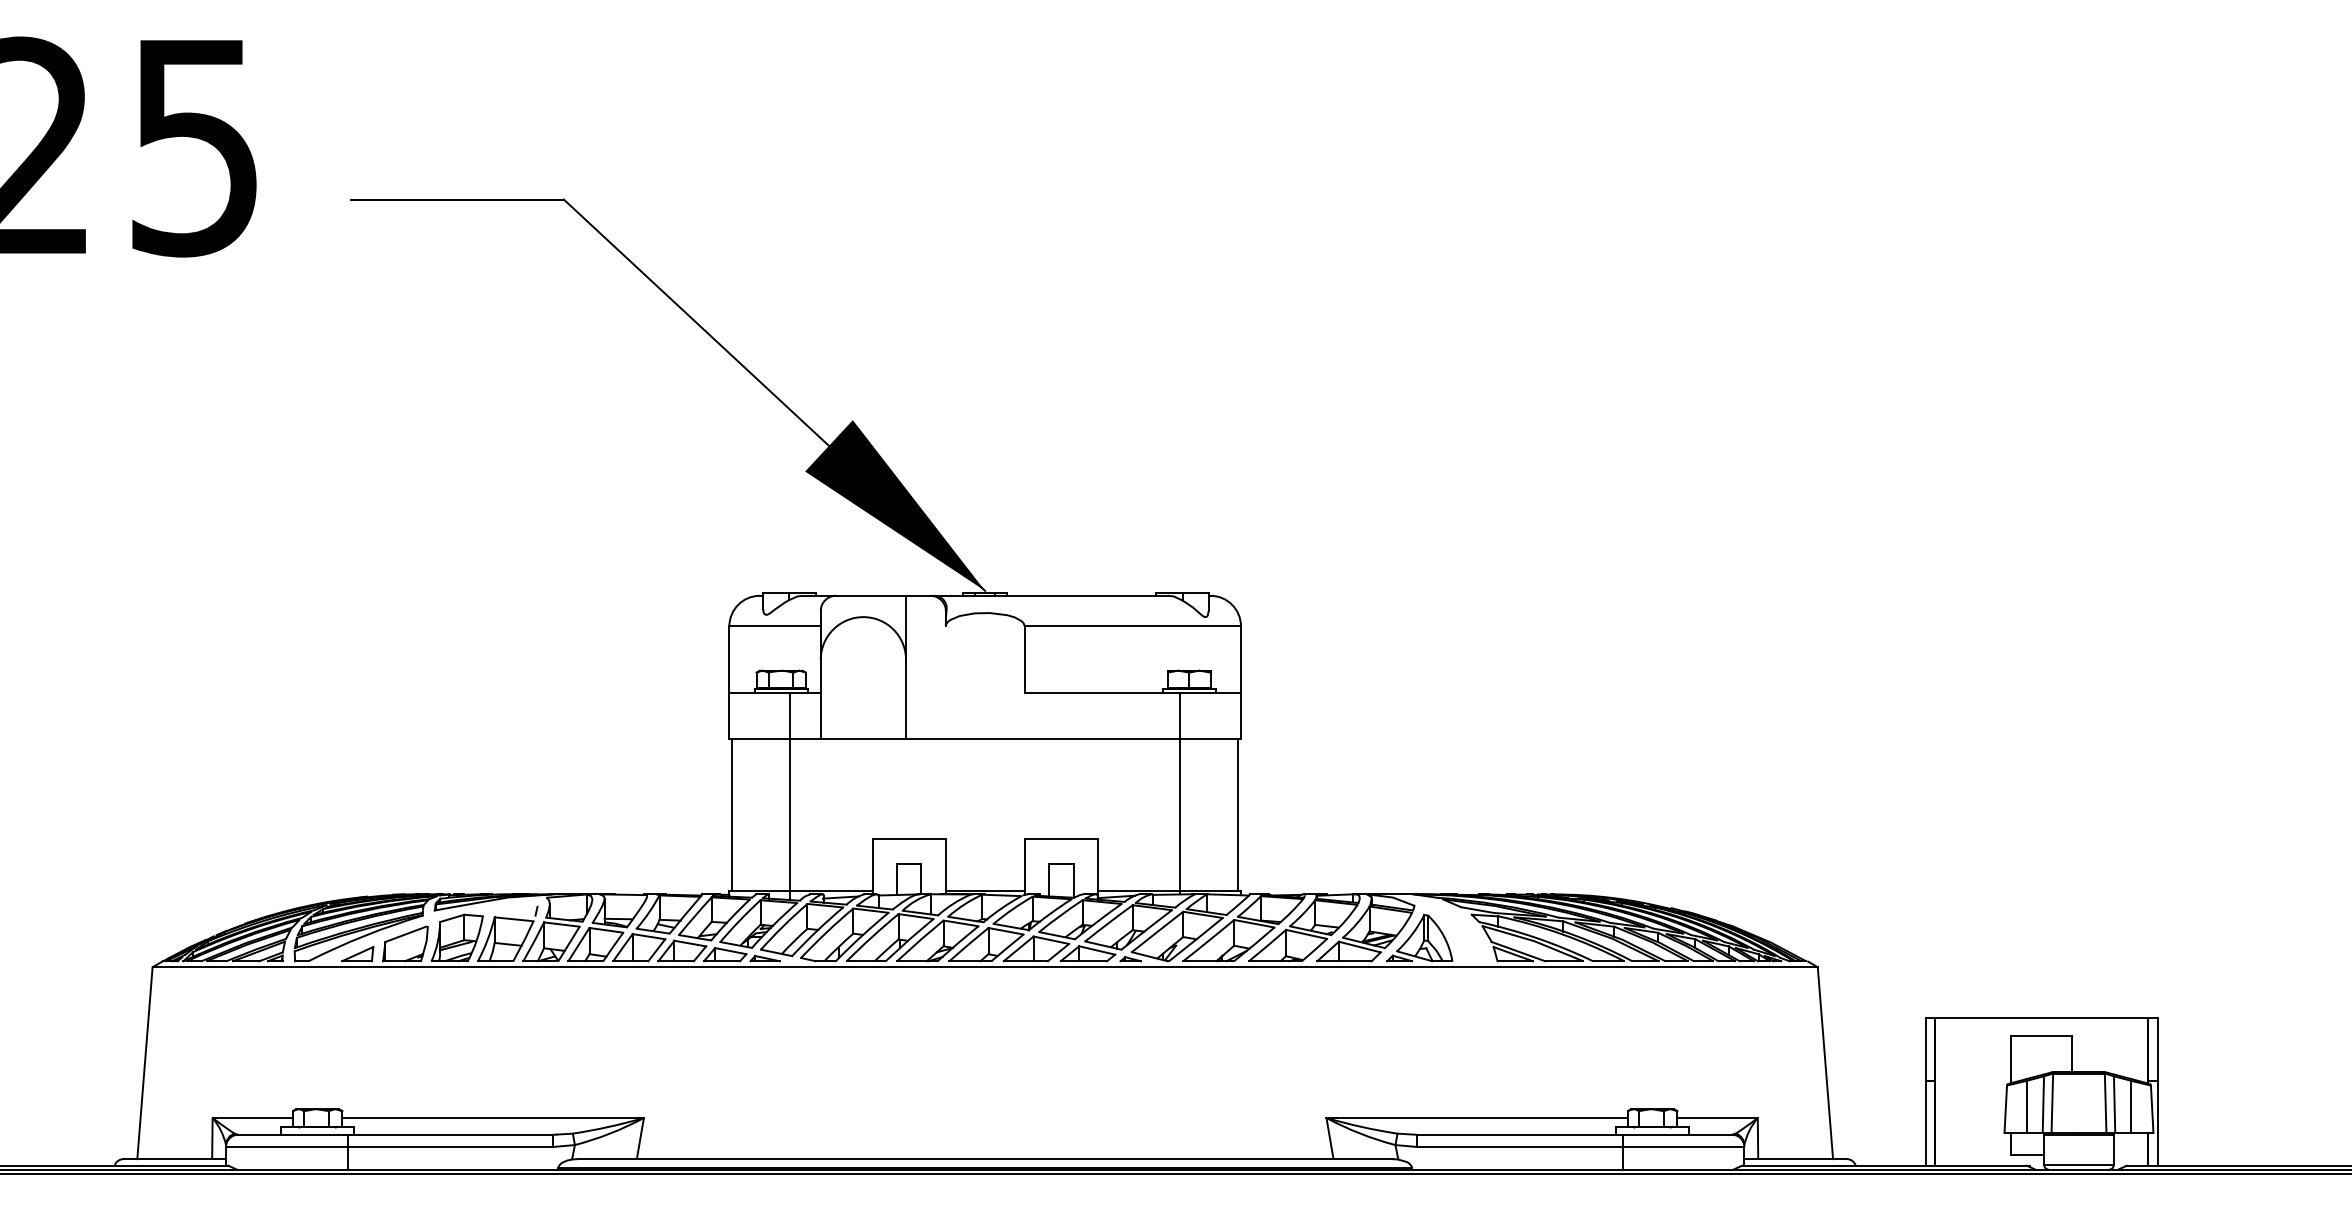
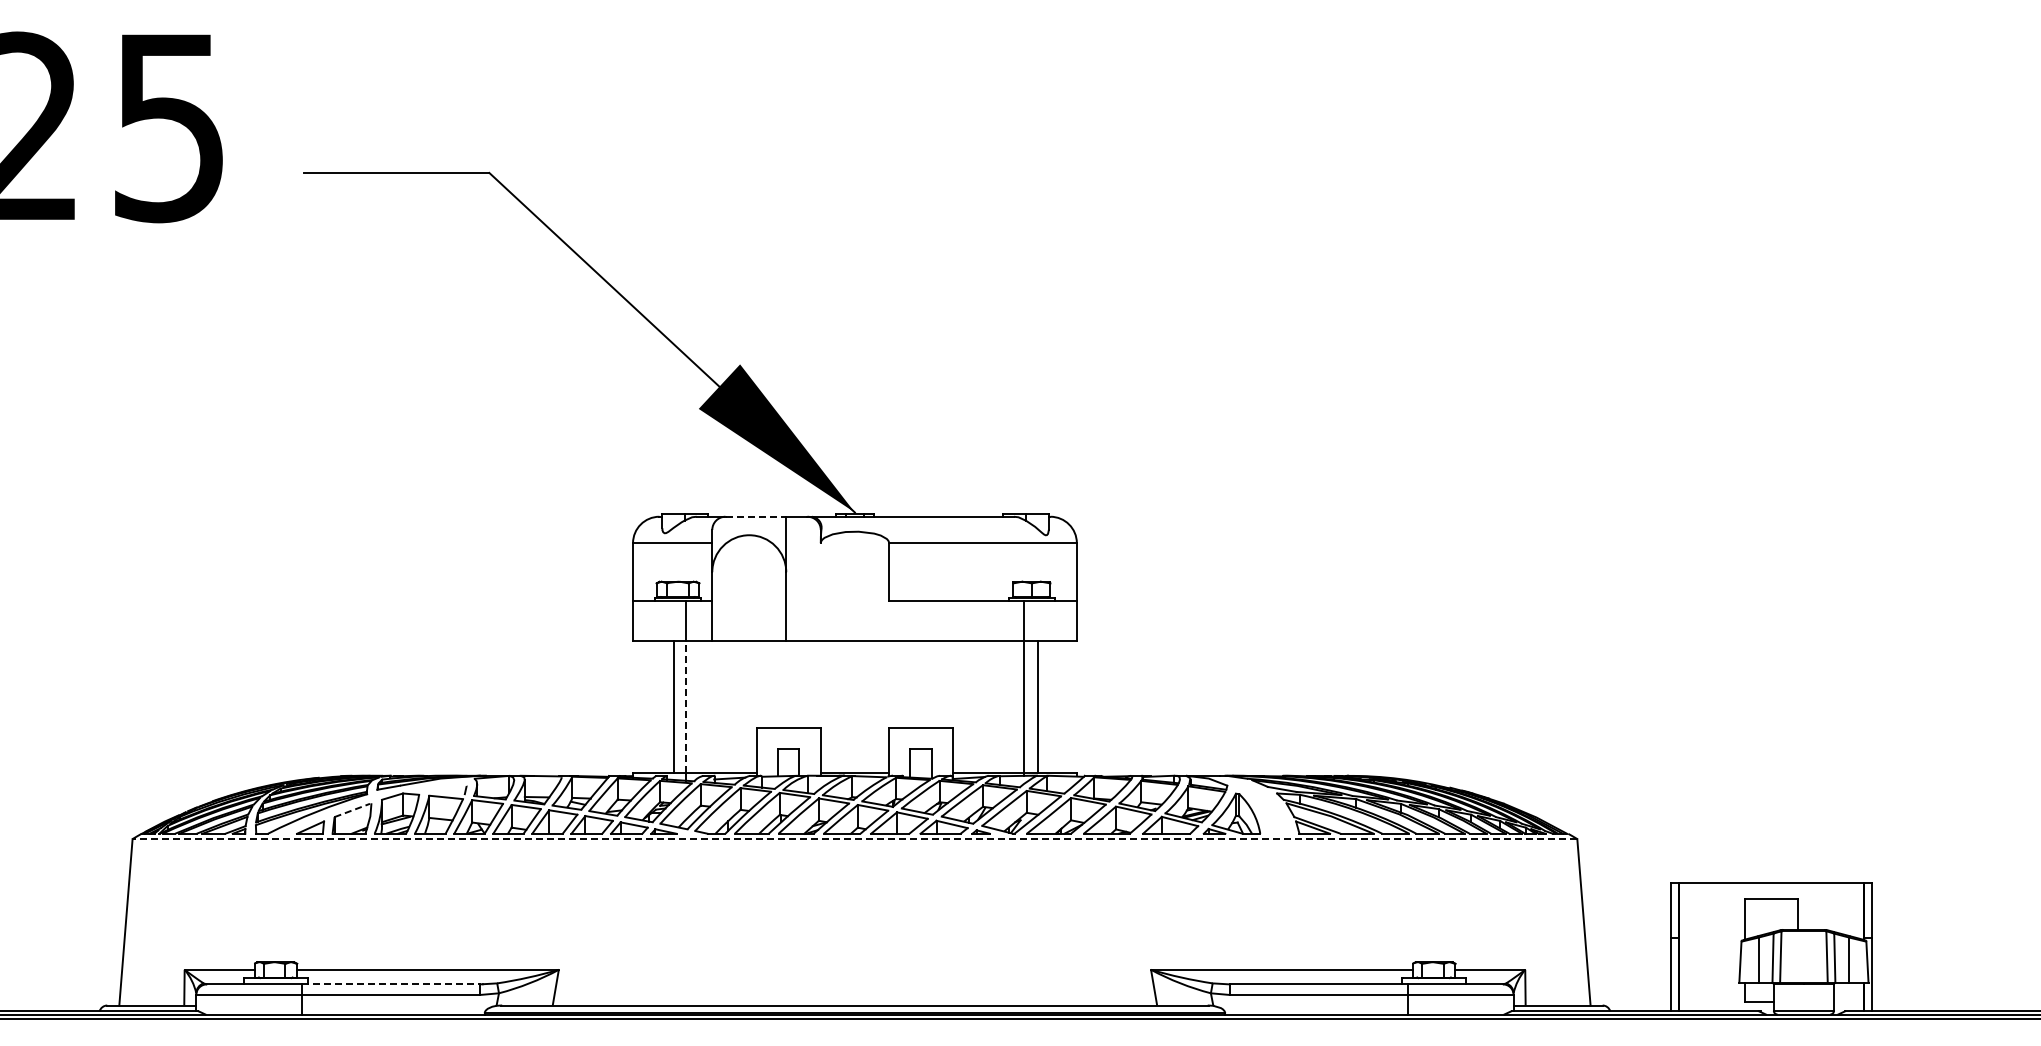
line: (871, 595) -> (756, 516), solid -> dashed
line: (732, 814) -> (673, 706), moved
line: (789, 814) -> (685, 706), solid -> dashed
line: (1238, 814) -> (1038, 706), moved
line: (406, 934) -> (352, 810), solid -> dashed
line: (984, 967) -> (854, 839), solid -> dashed
line: (451, 1134) -> (391, 984), solid -> dashed

